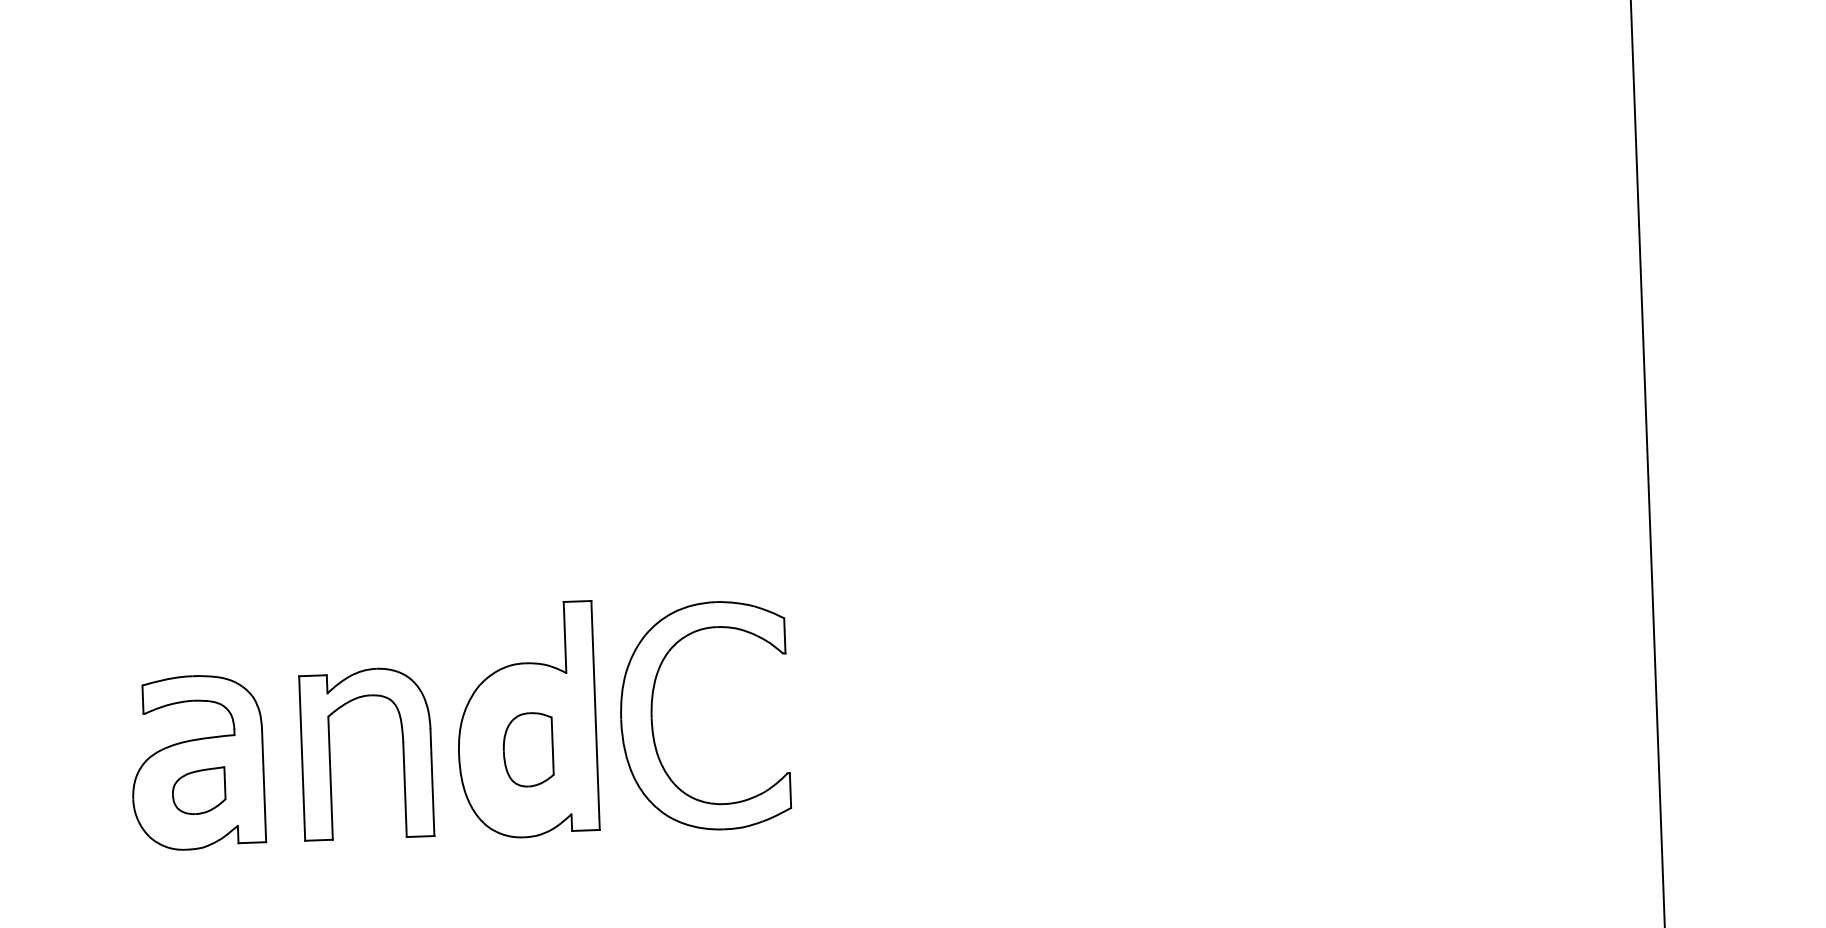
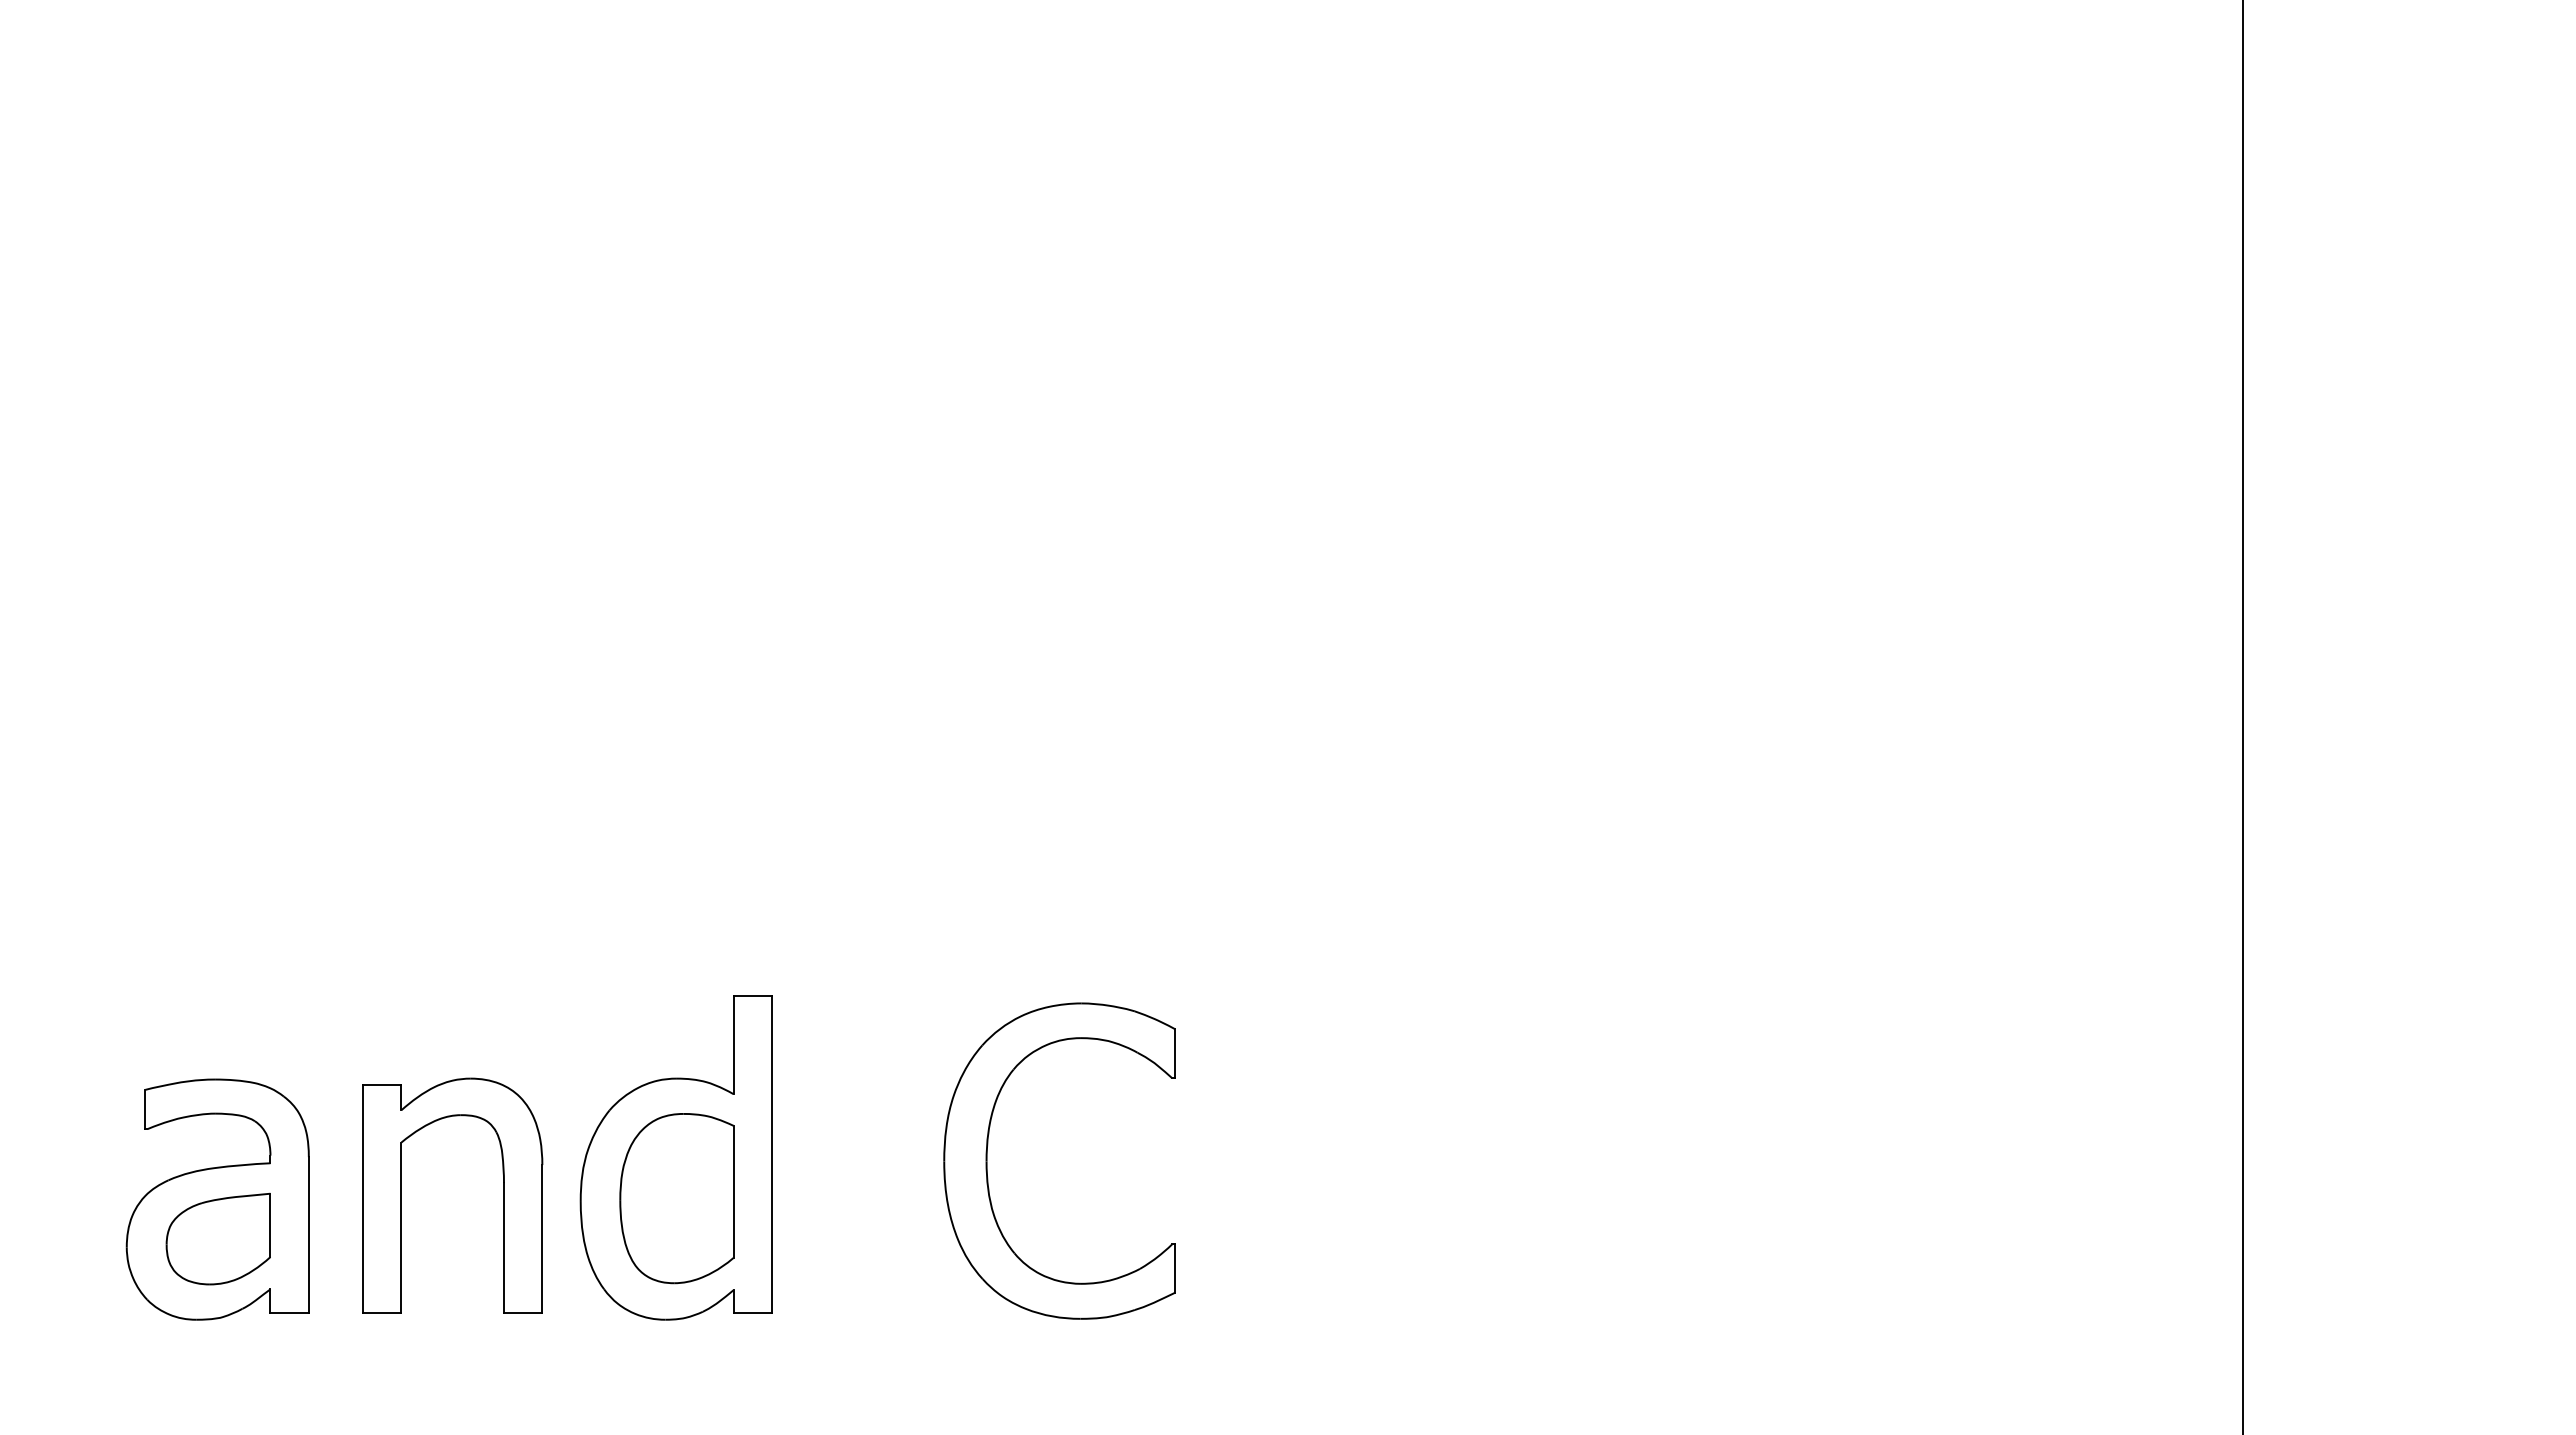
part: (652, 717) -> (987, 1160), moved
part: (527, 749) -> (676, 1198), size x1.67
part: (198, 790) -> (217, 1238), size x1.43

